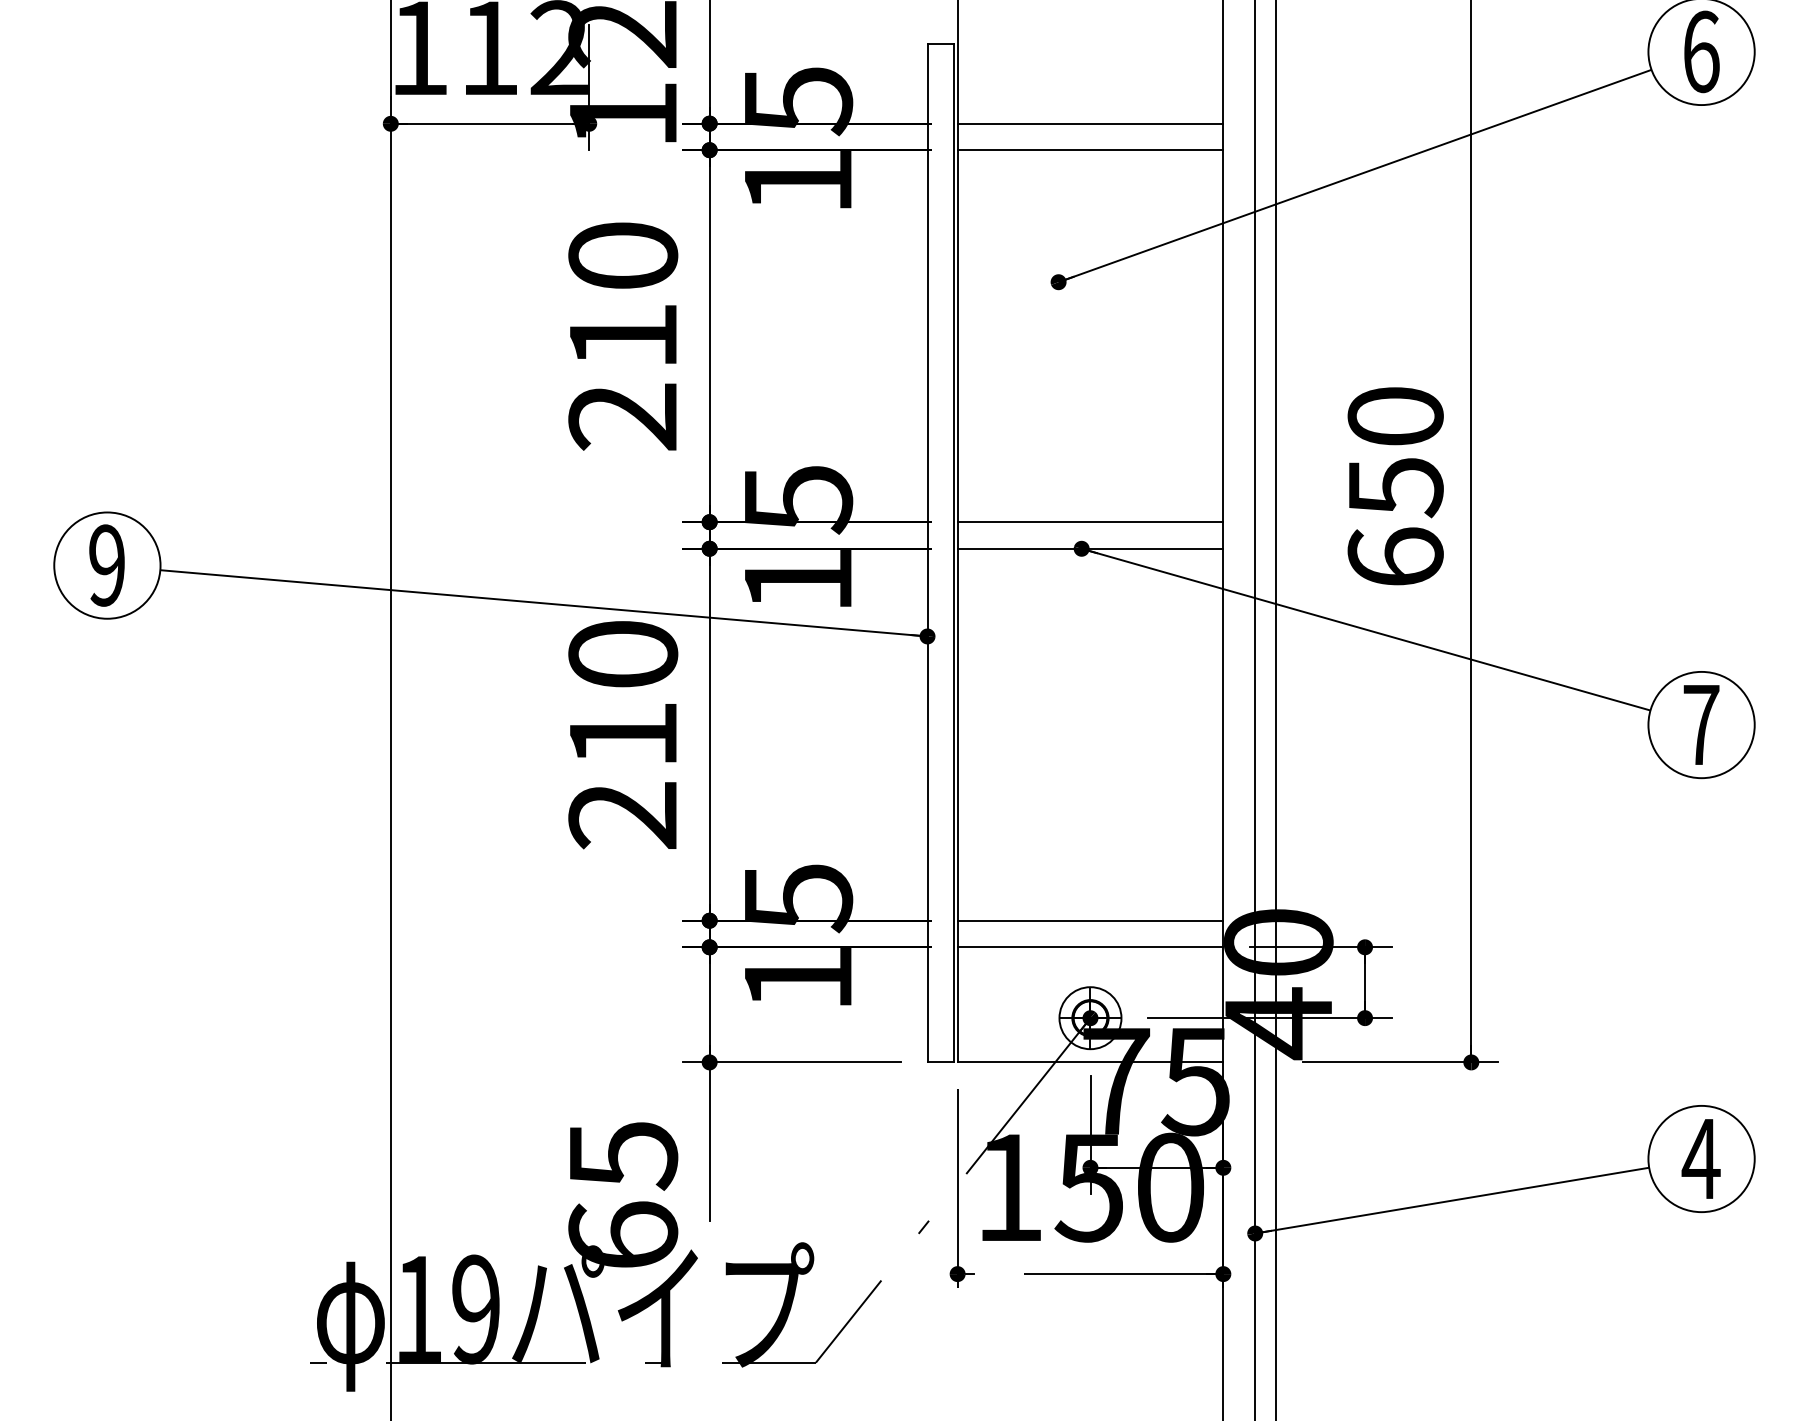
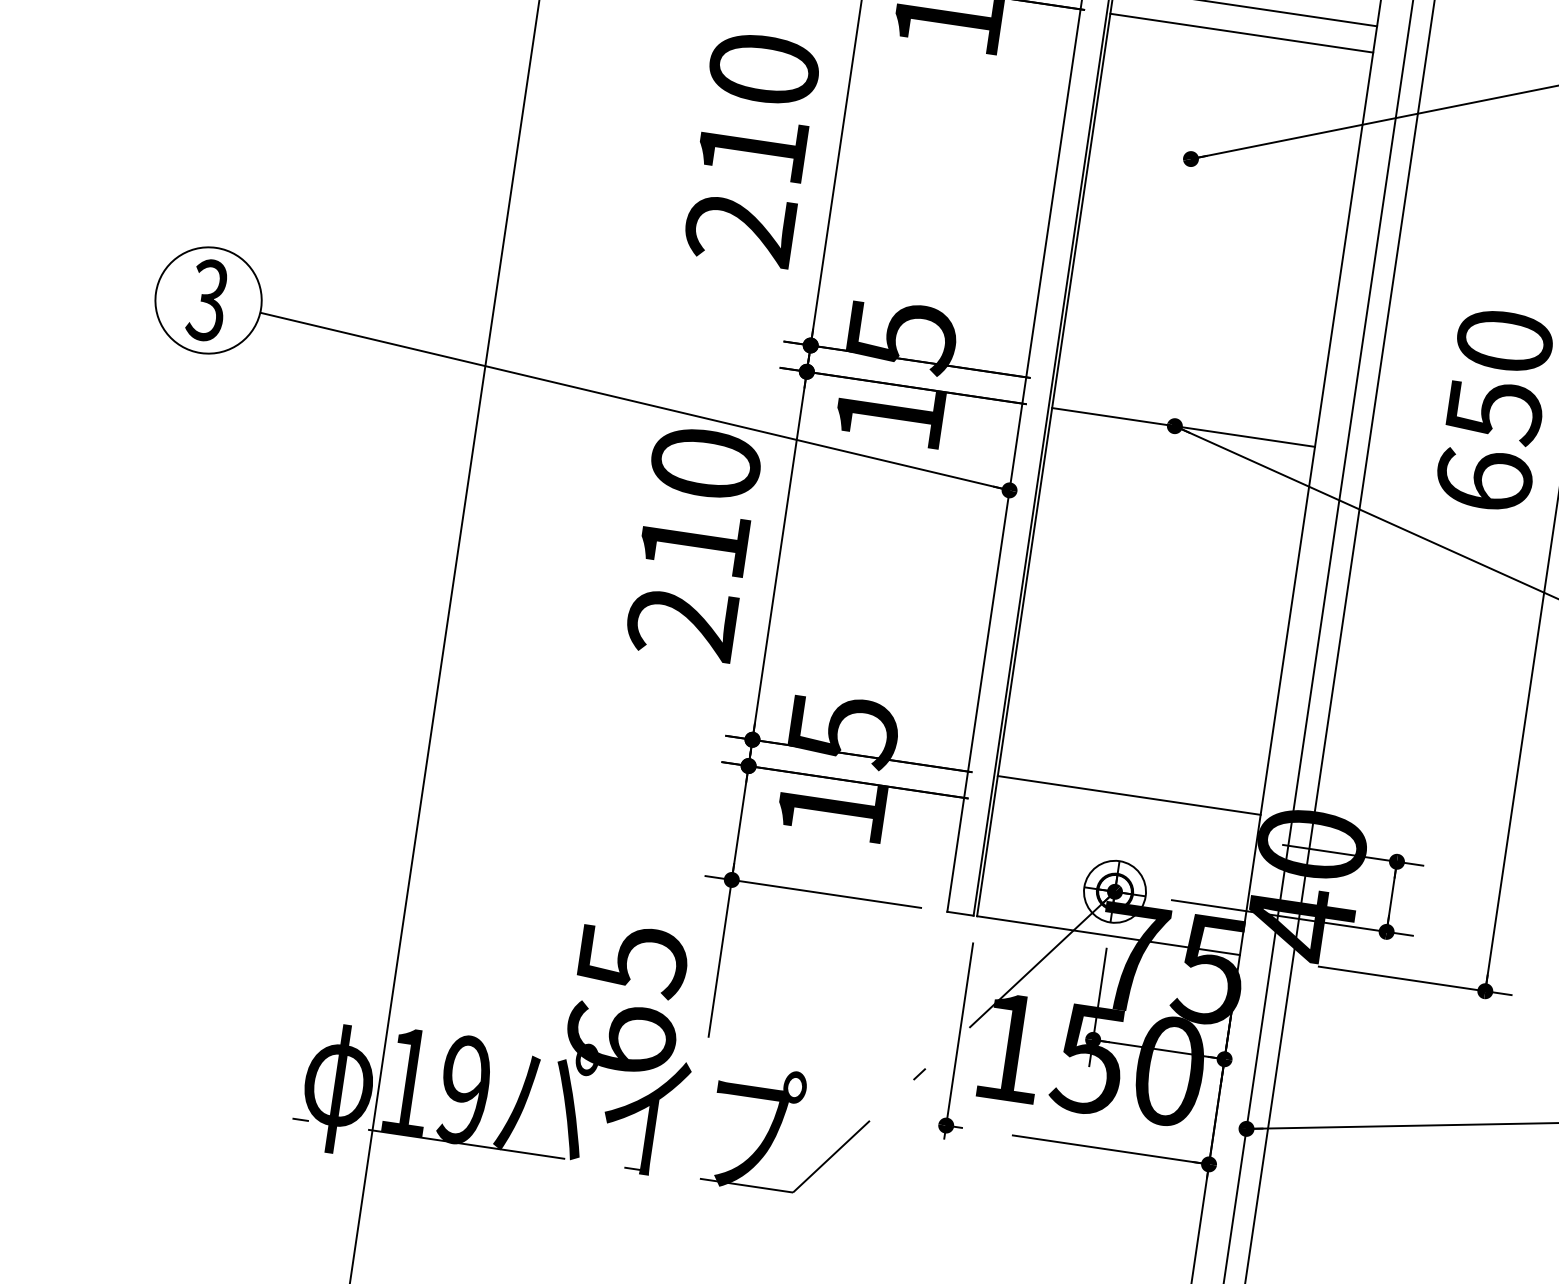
line: (1090, 522) -> (1187, 401), removed
text: (106, 565) -> (207, 300), 9 -> 3
line: (1090, 947) -> (1125, 821), removed

